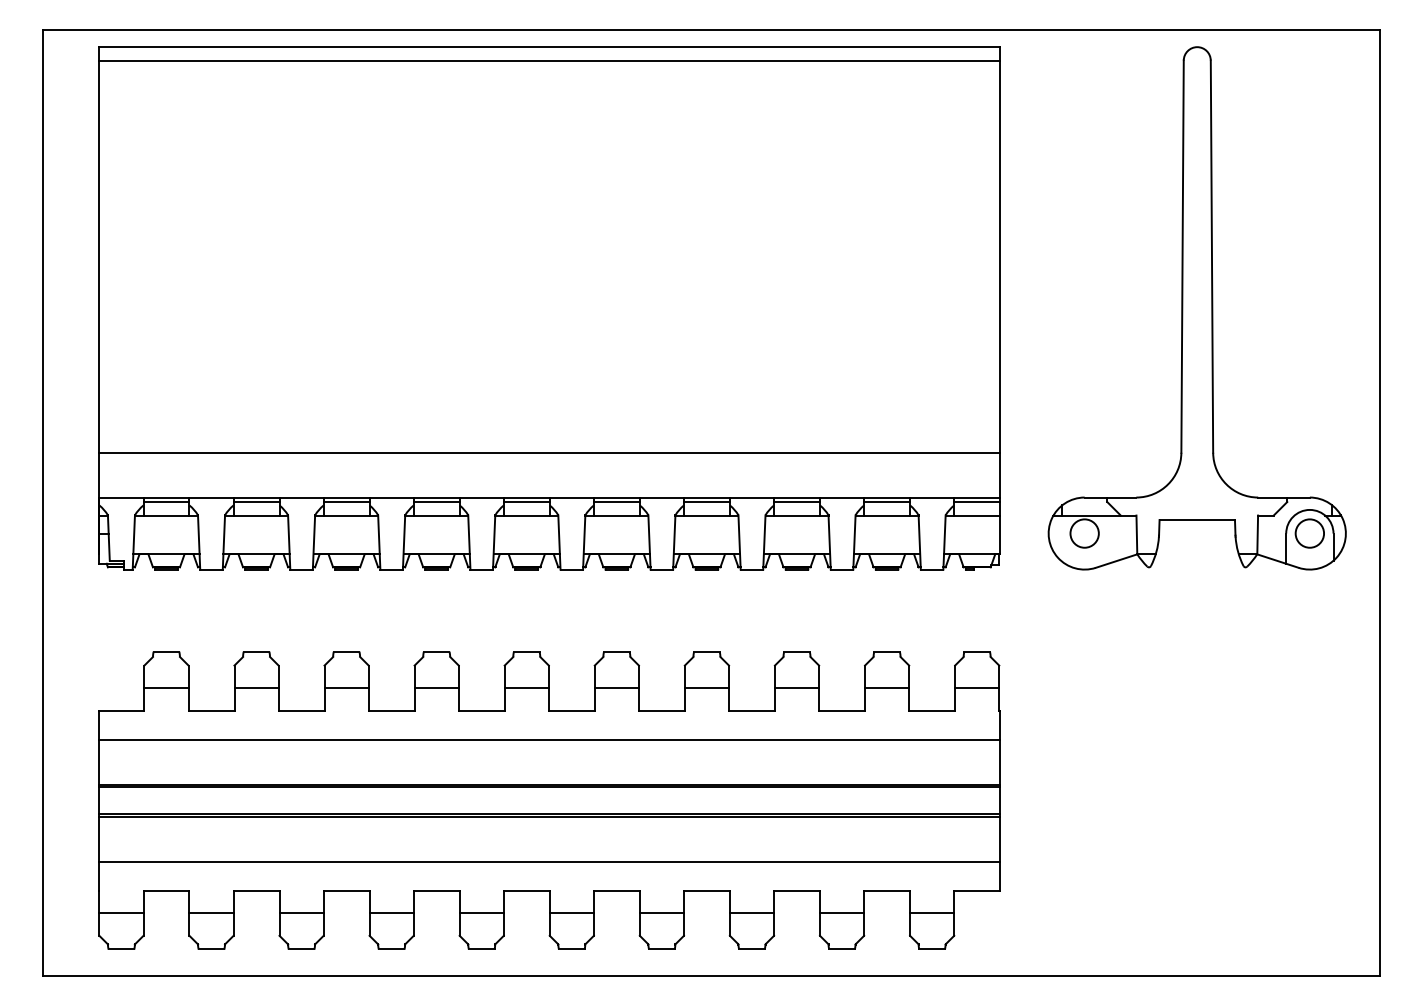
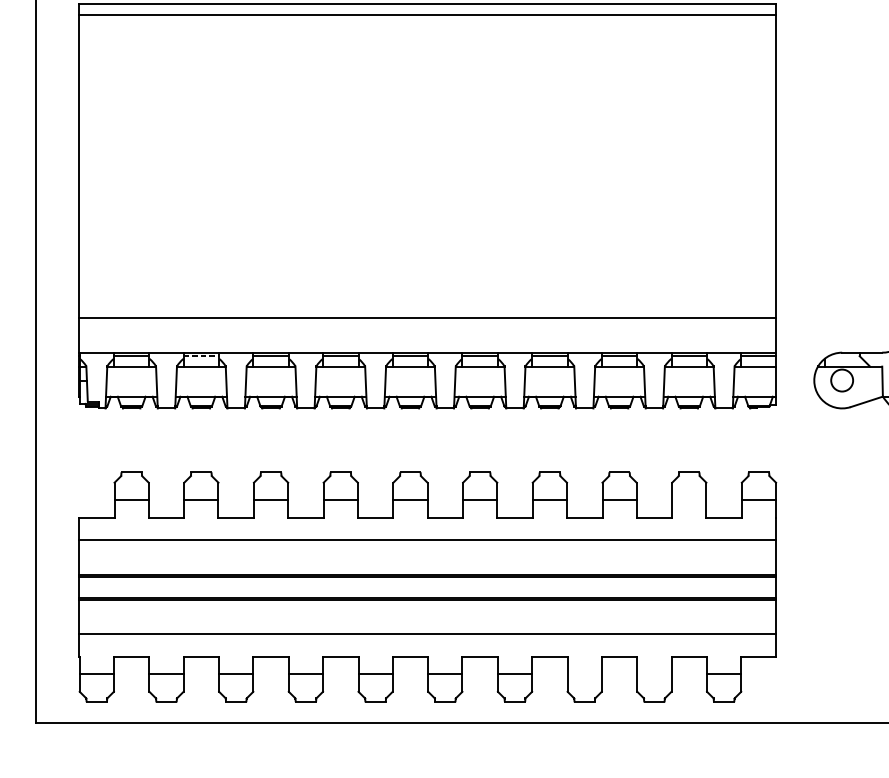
line: (256, 502) -> (201, 356), solid -> dashed
line: (887, 688) -> (689, 500), removed
line: (751, 913) -> (584, 674), removed
line: (841, 913) -> (653, 674), removed

